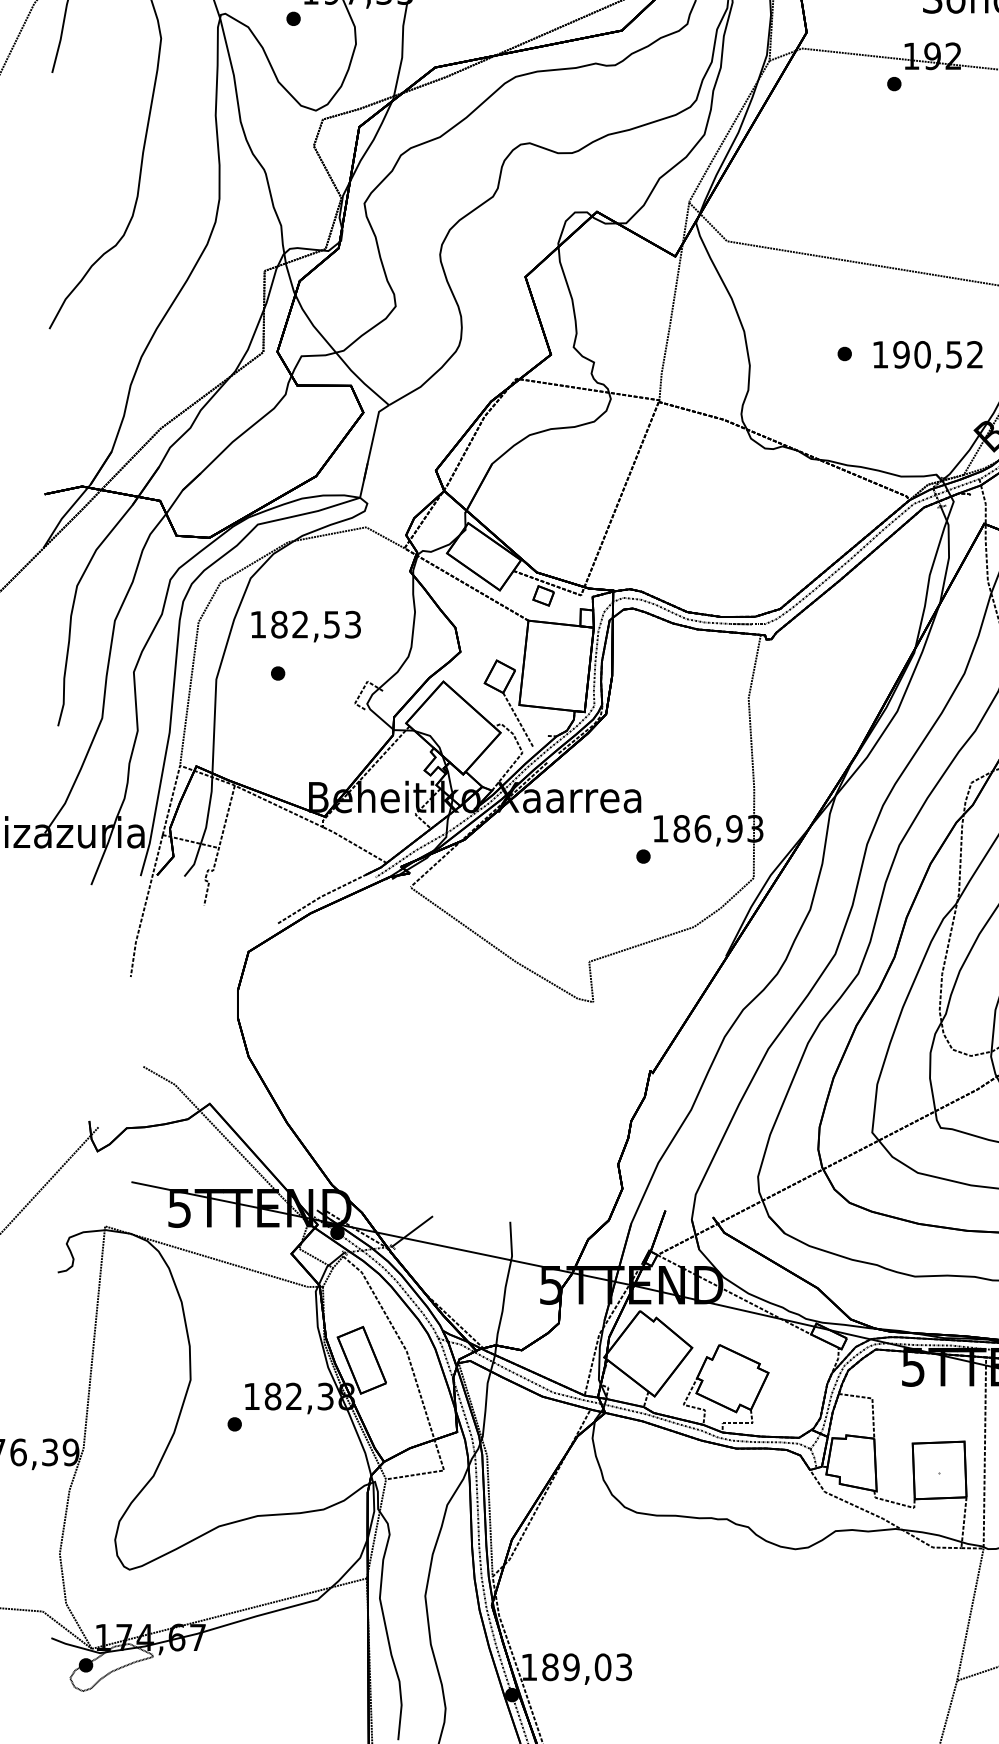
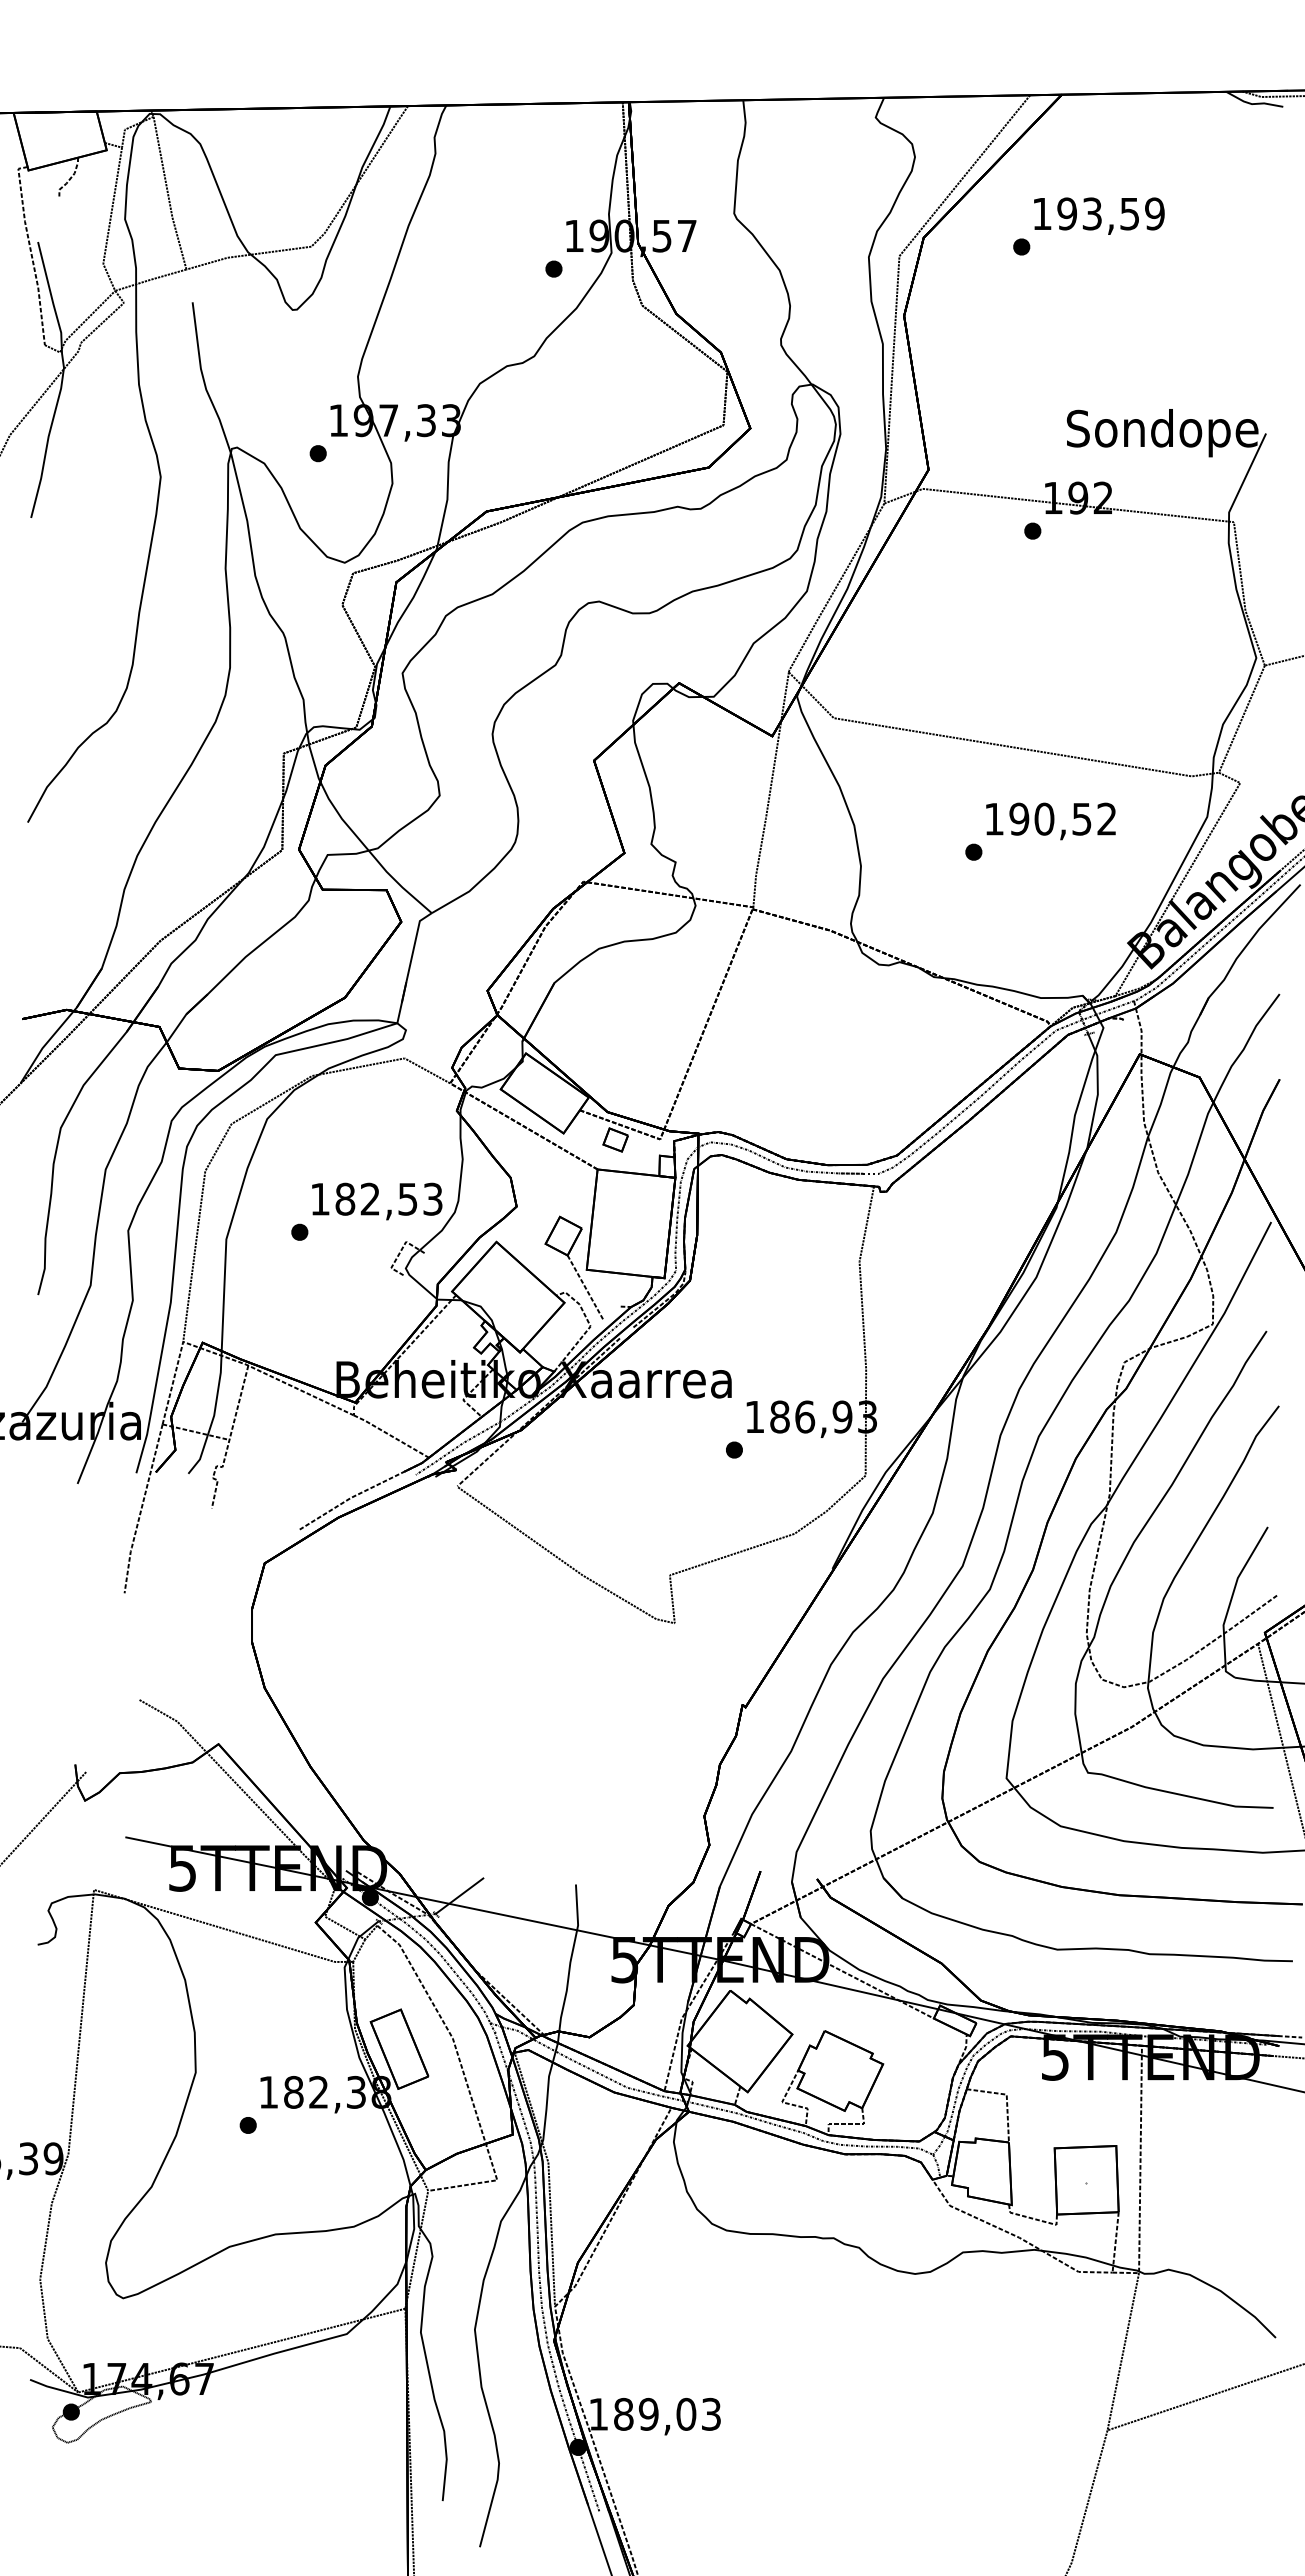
text: (927, 356) -> (1050, 821), moved
text: (306, 626) -> (377, 1201), moved

